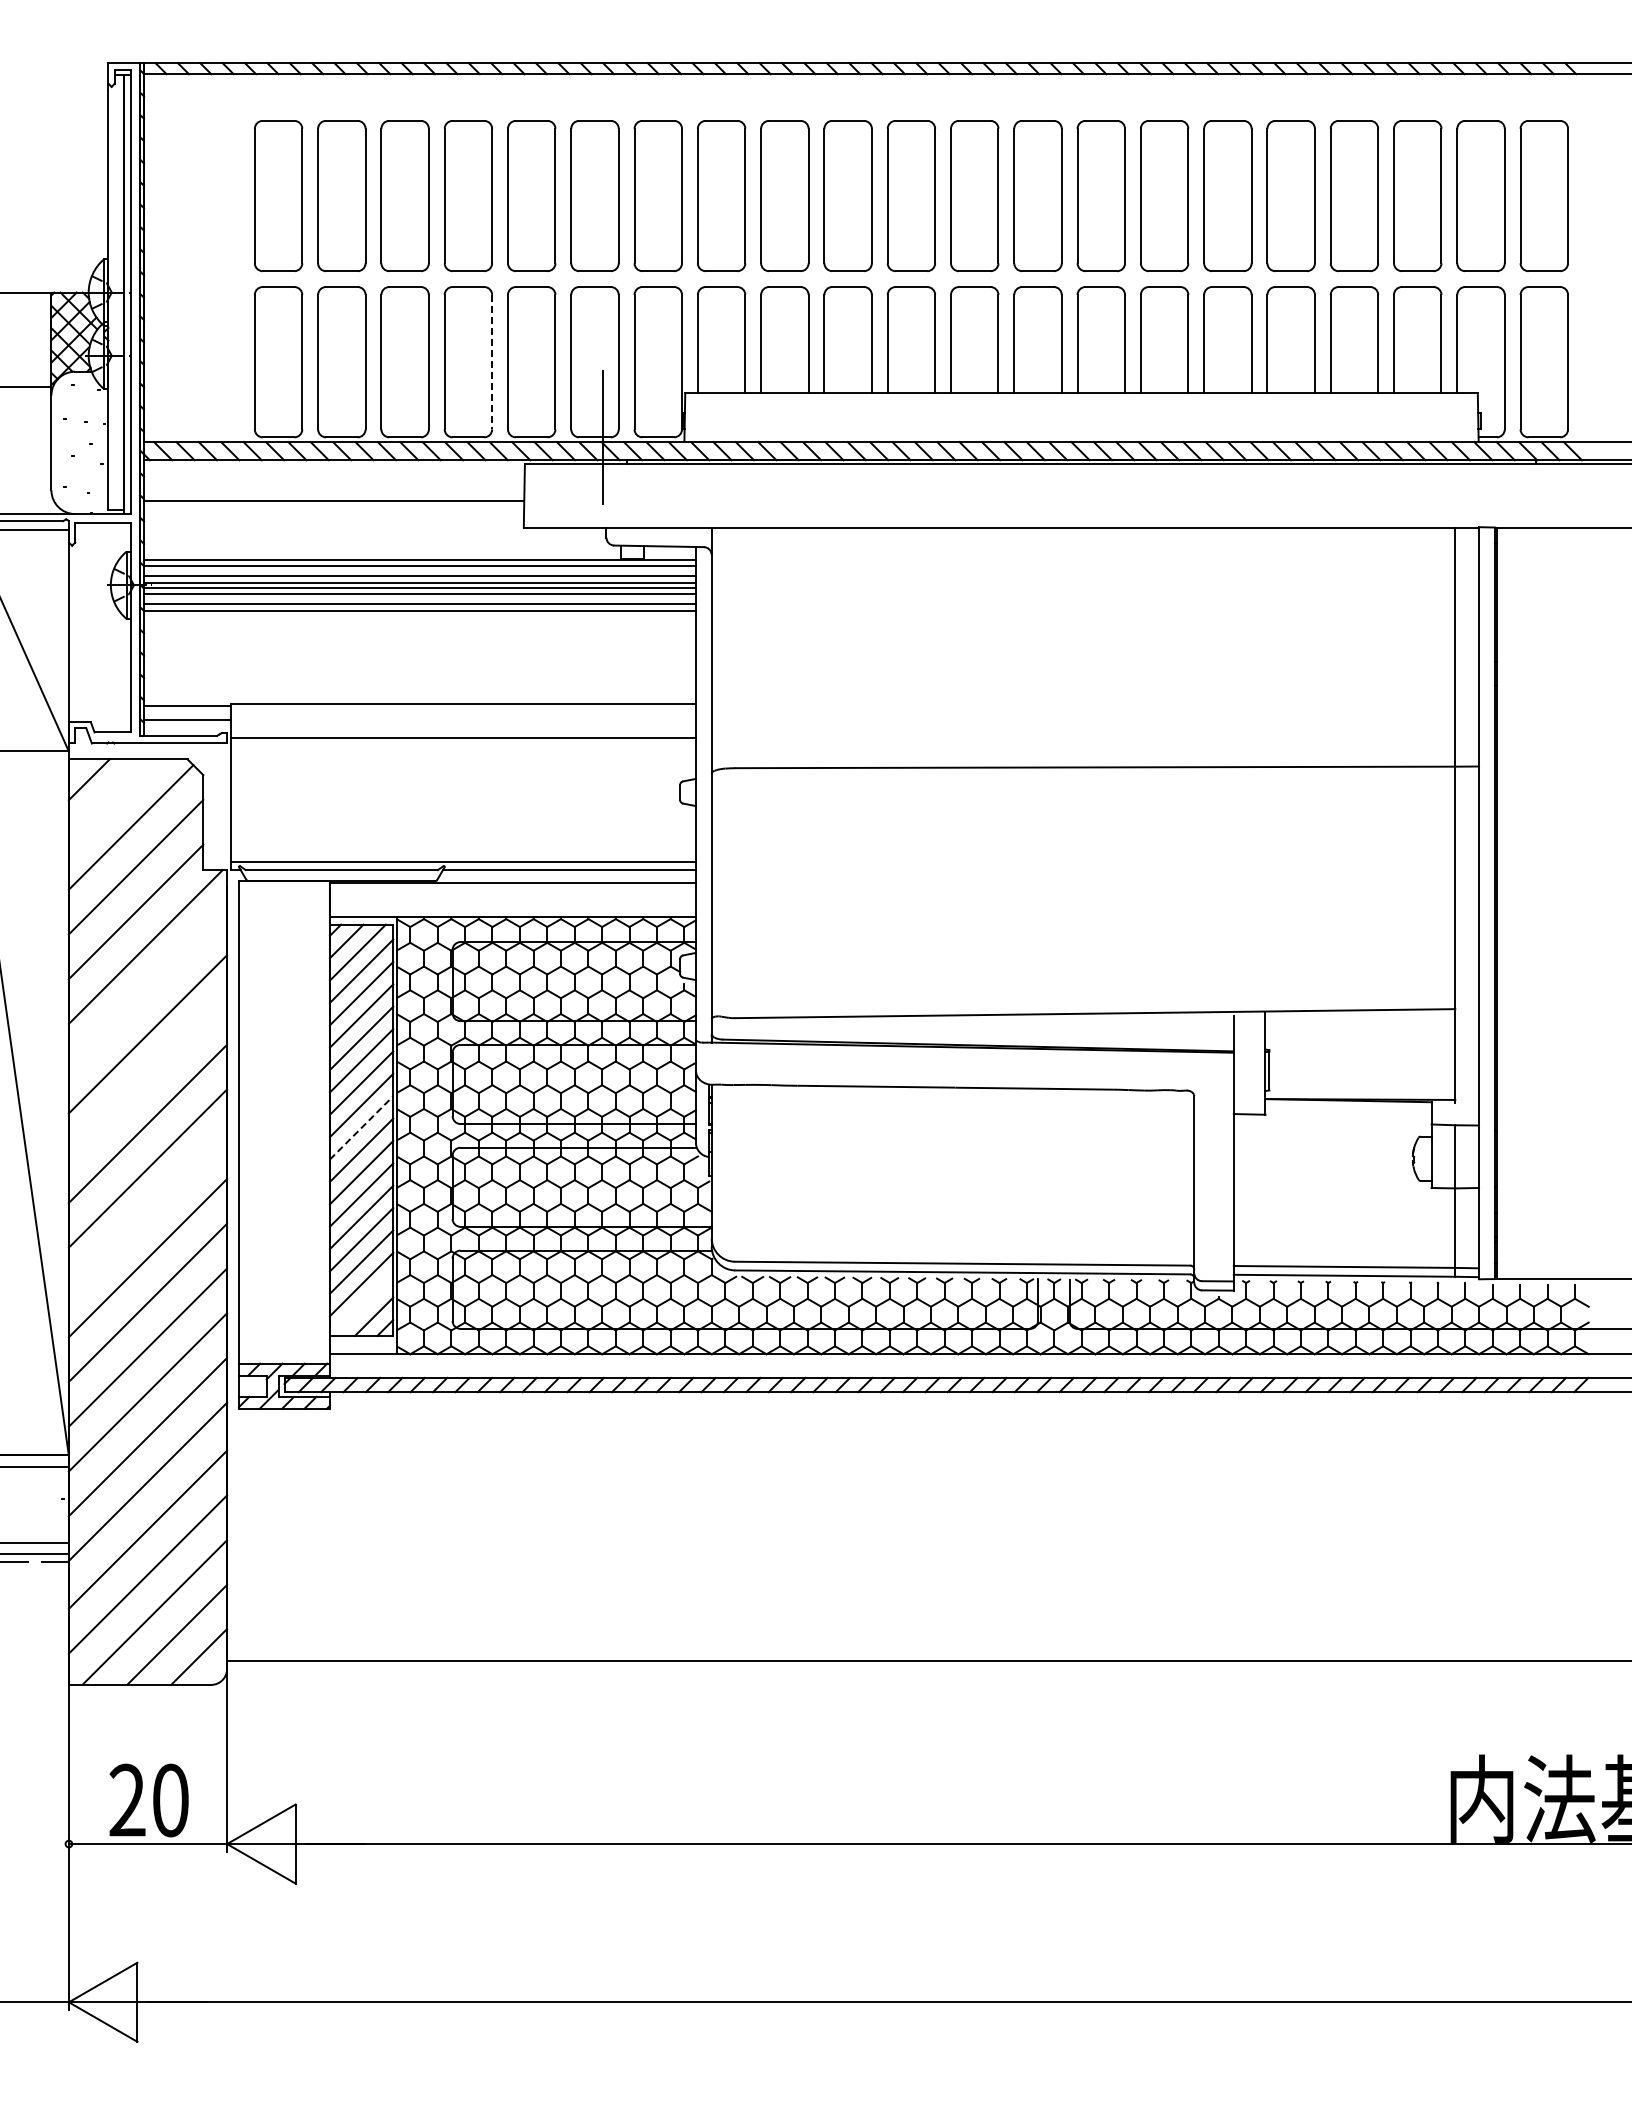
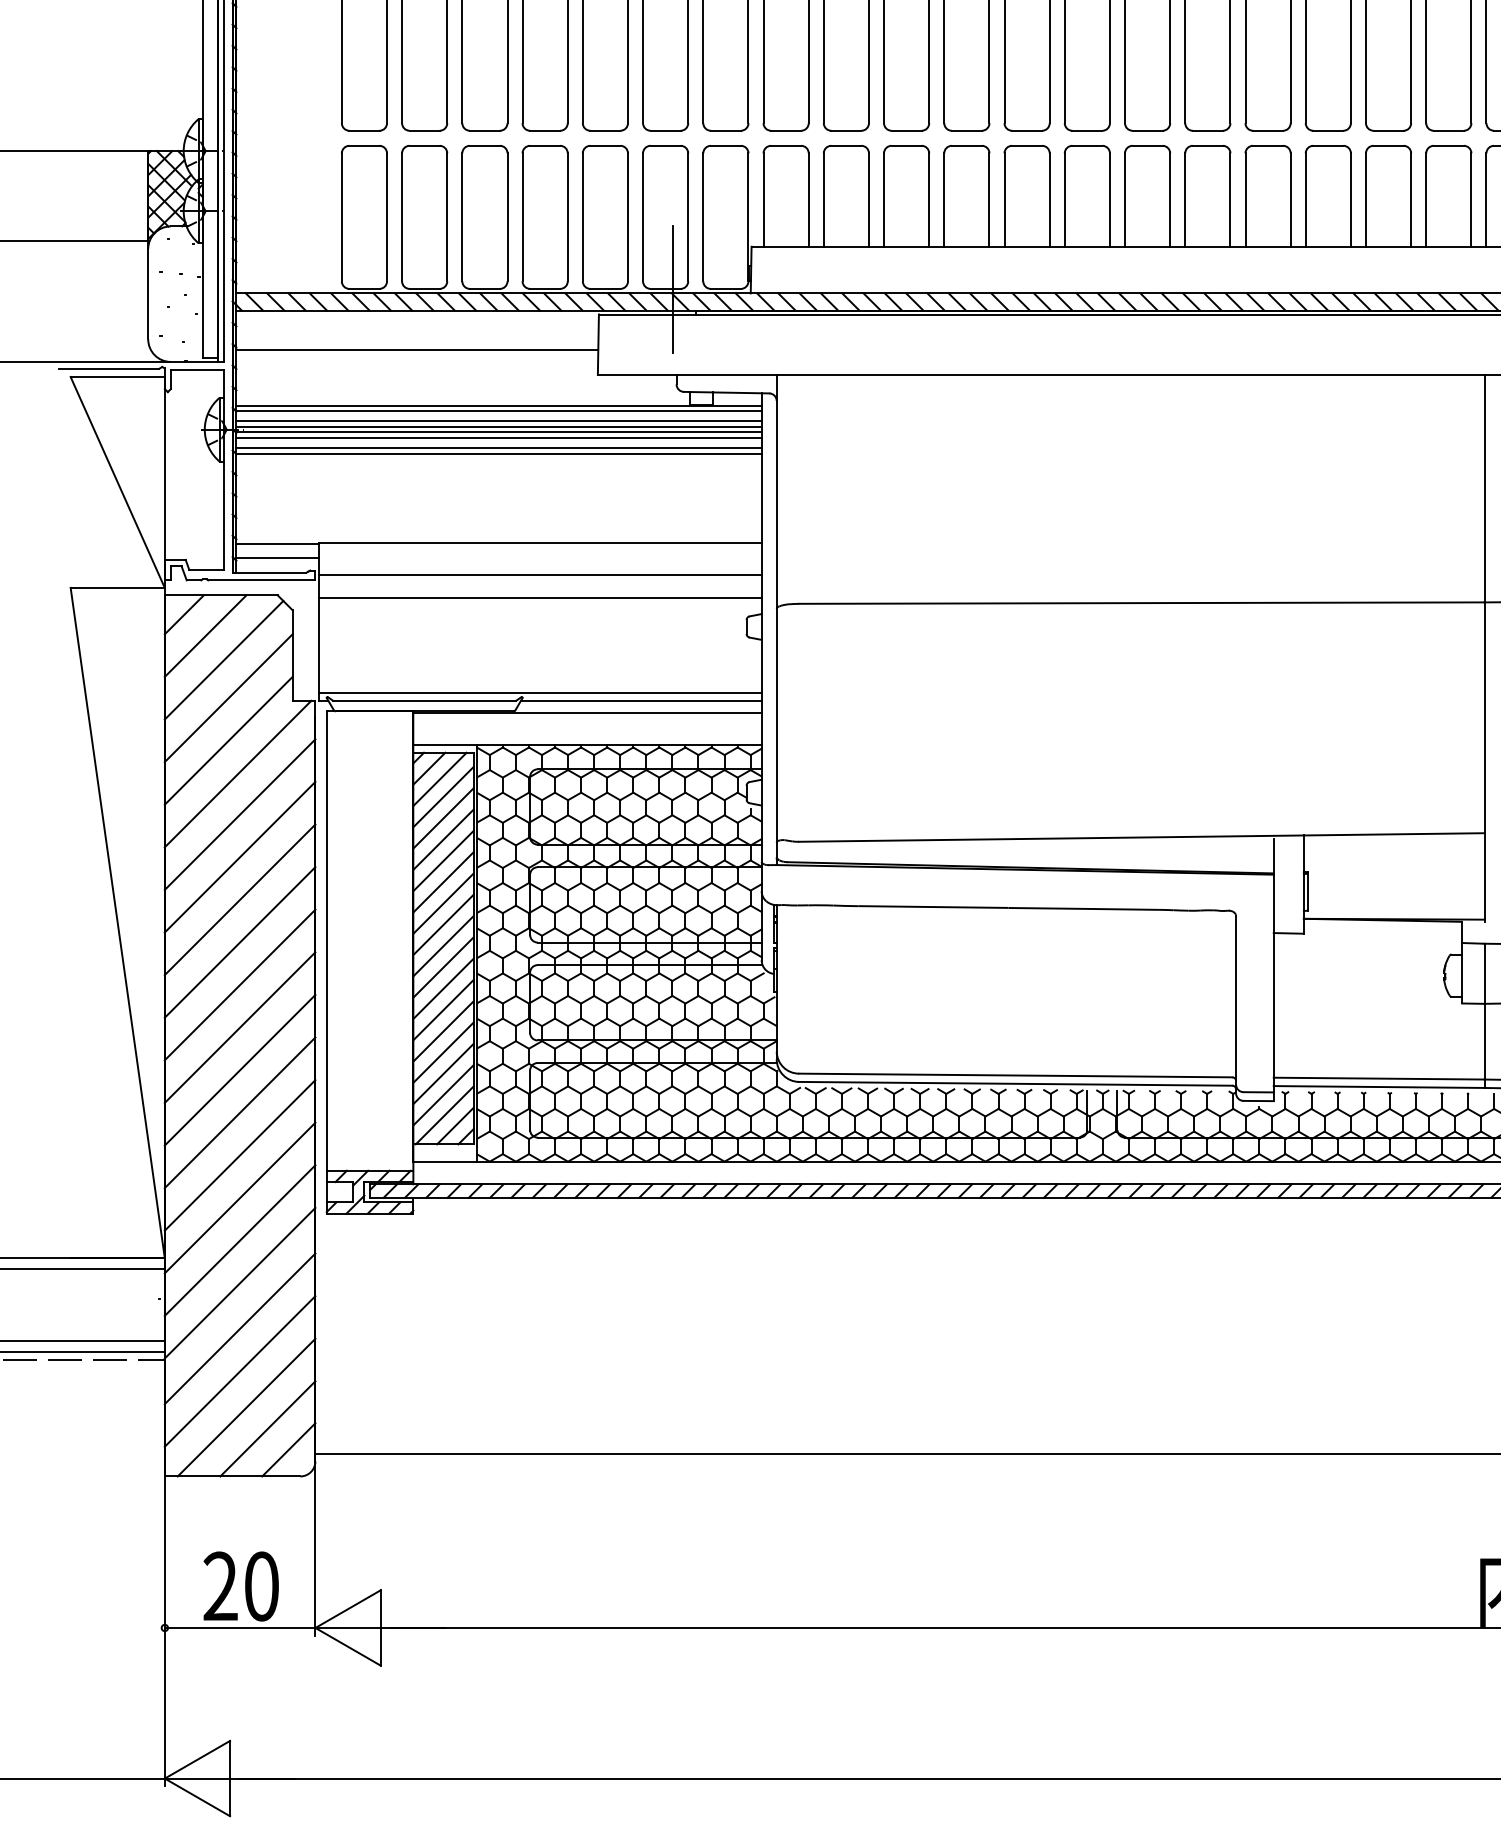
line: (492, 362) -> (568, 217), dashed -> solid
line: (463, 761) -> (540, 597), added
line: (111, 801) -> (205, 635), added
line: (147, 989) -> (239, 814), added
line: (147, 1079) -> (239, 900), added
line: (361, 1127) -> (443, 945), dashed -> solid
line: (147, 1213) -> (239, 1027), added
line: (362, 1305) -> (444, 1115), added

